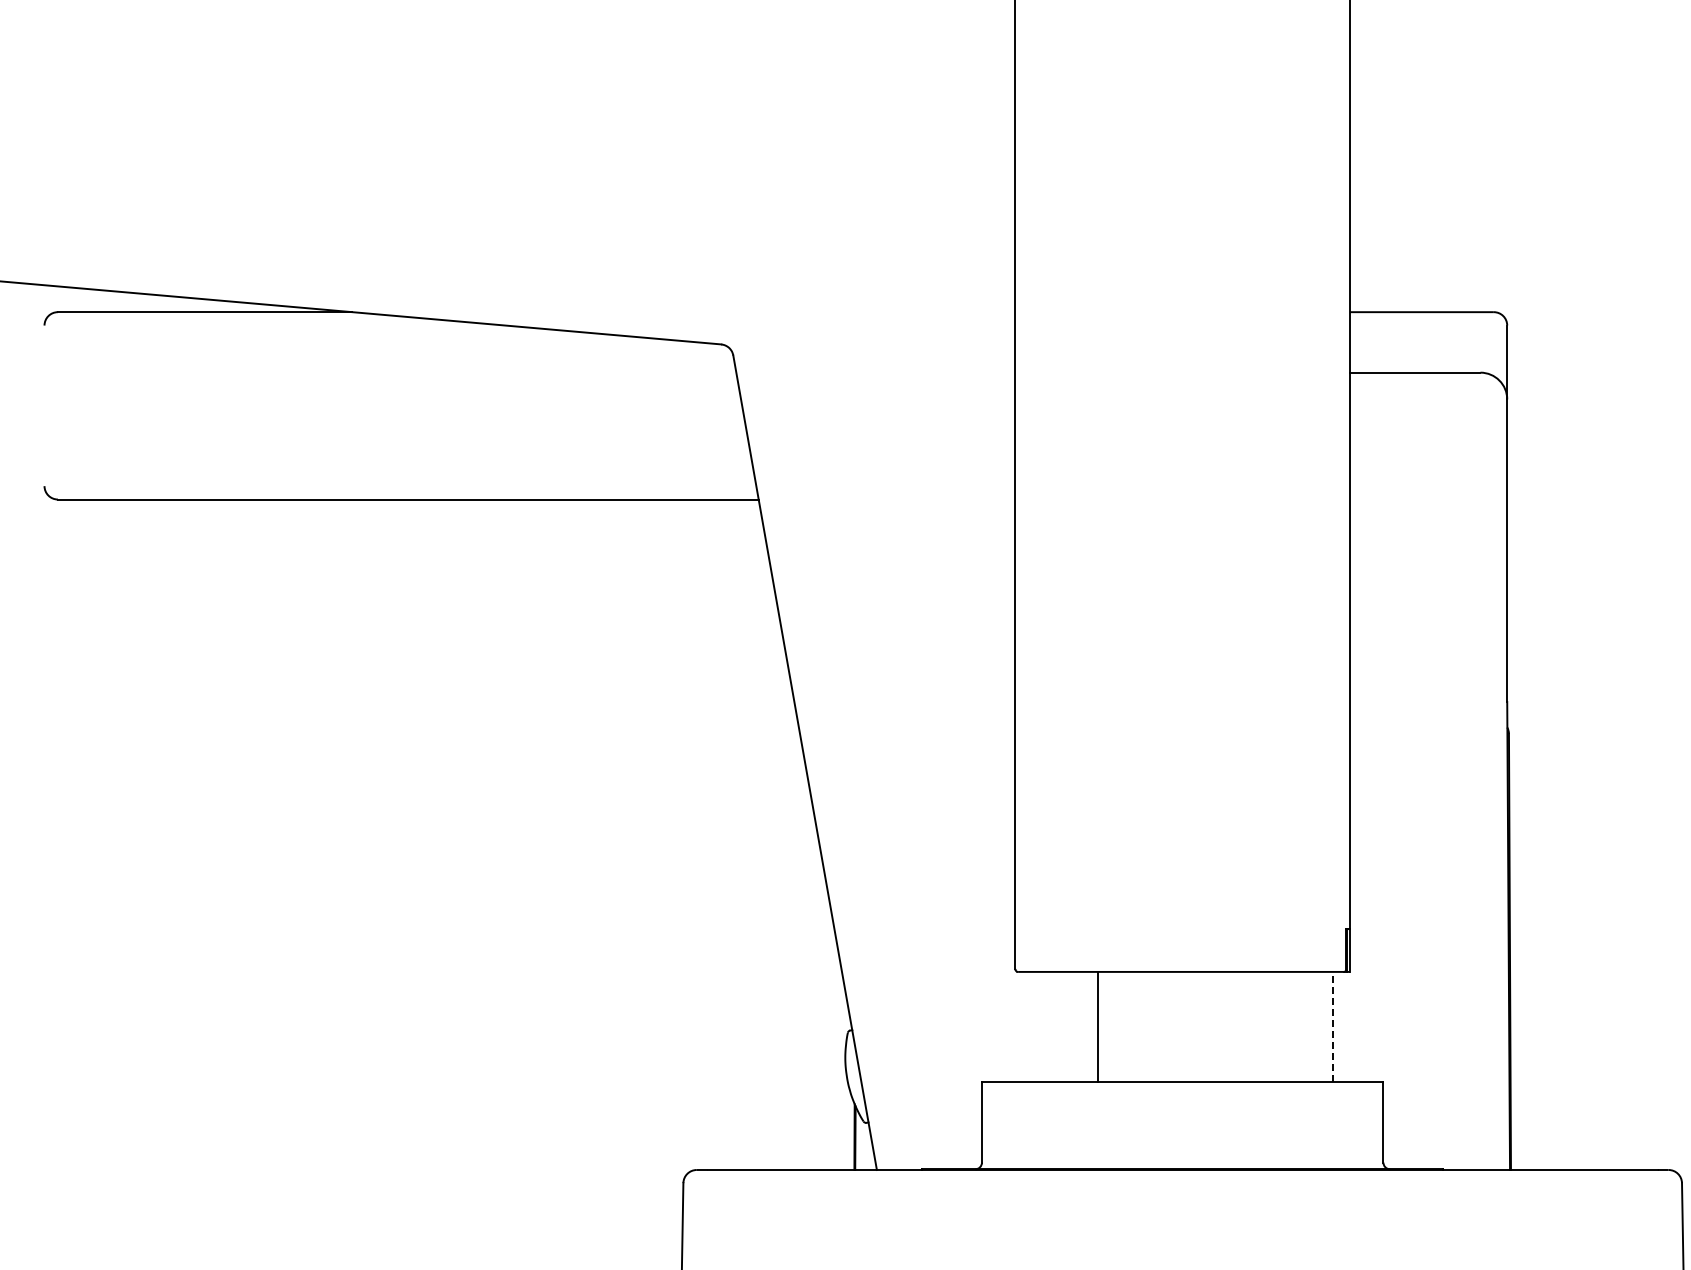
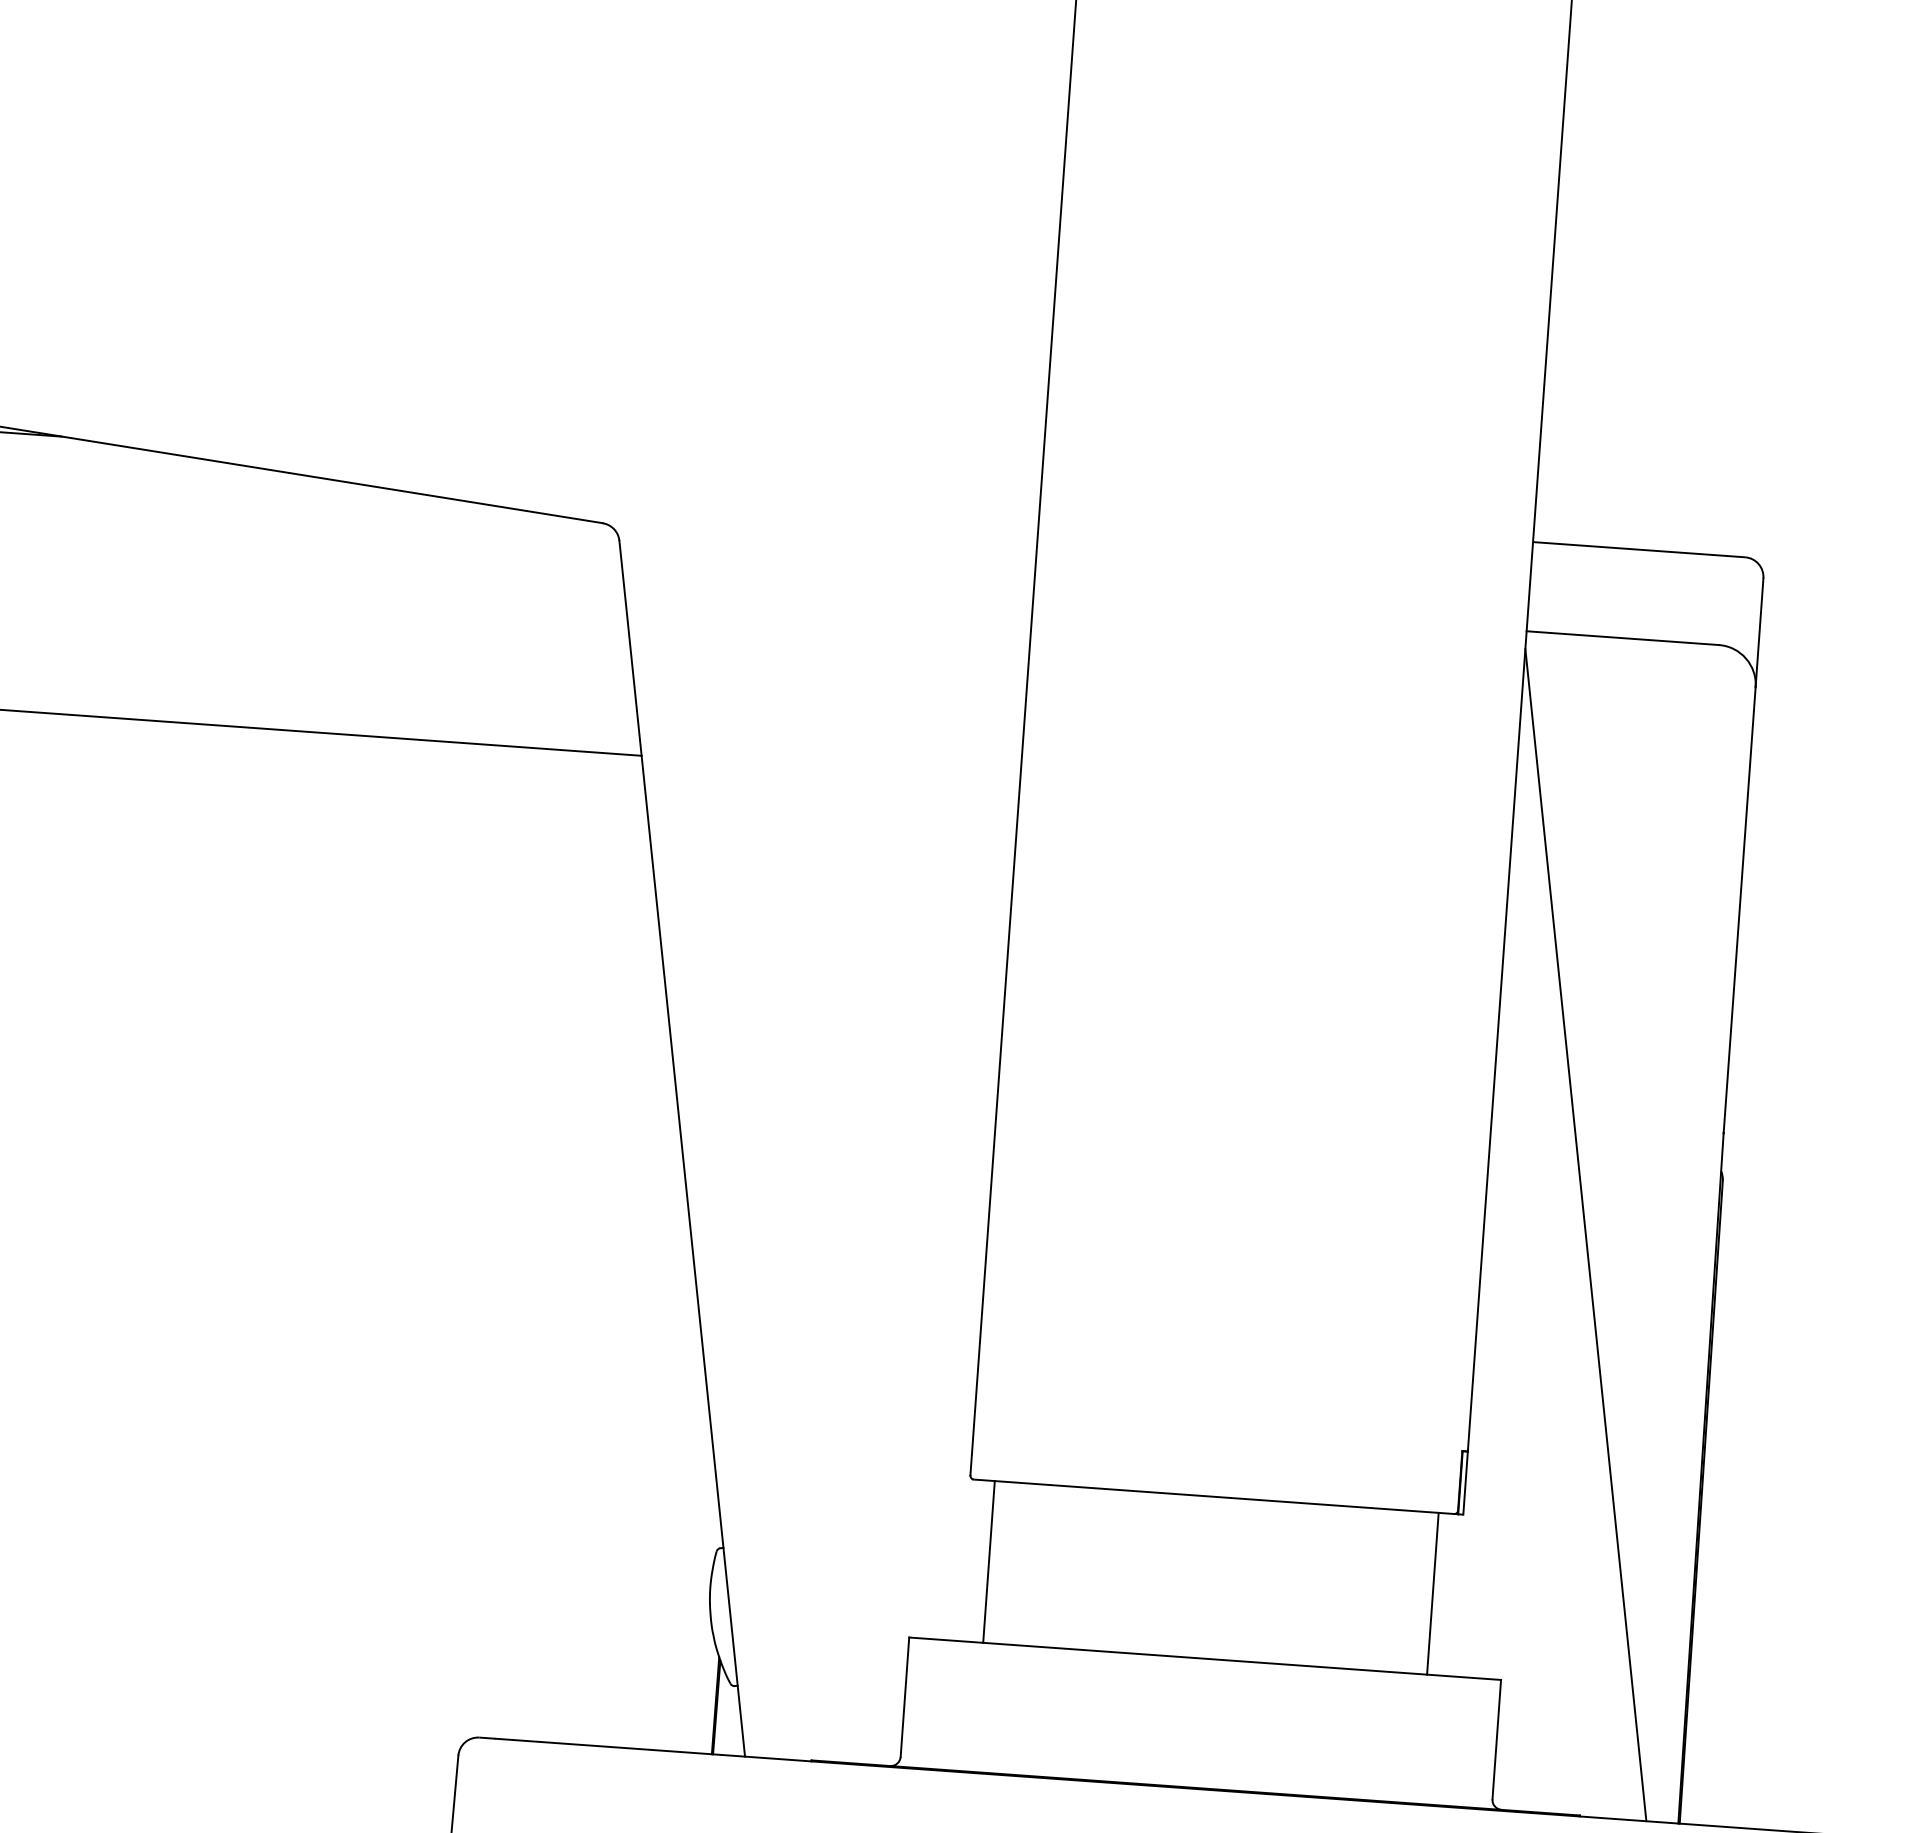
line: (1418, 776) -> (1584, 1233), added
line: (1098, 1026) -> (989, 1561), moved
line: (1333, 1026) -> (1433, 1593), dashed -> solid

